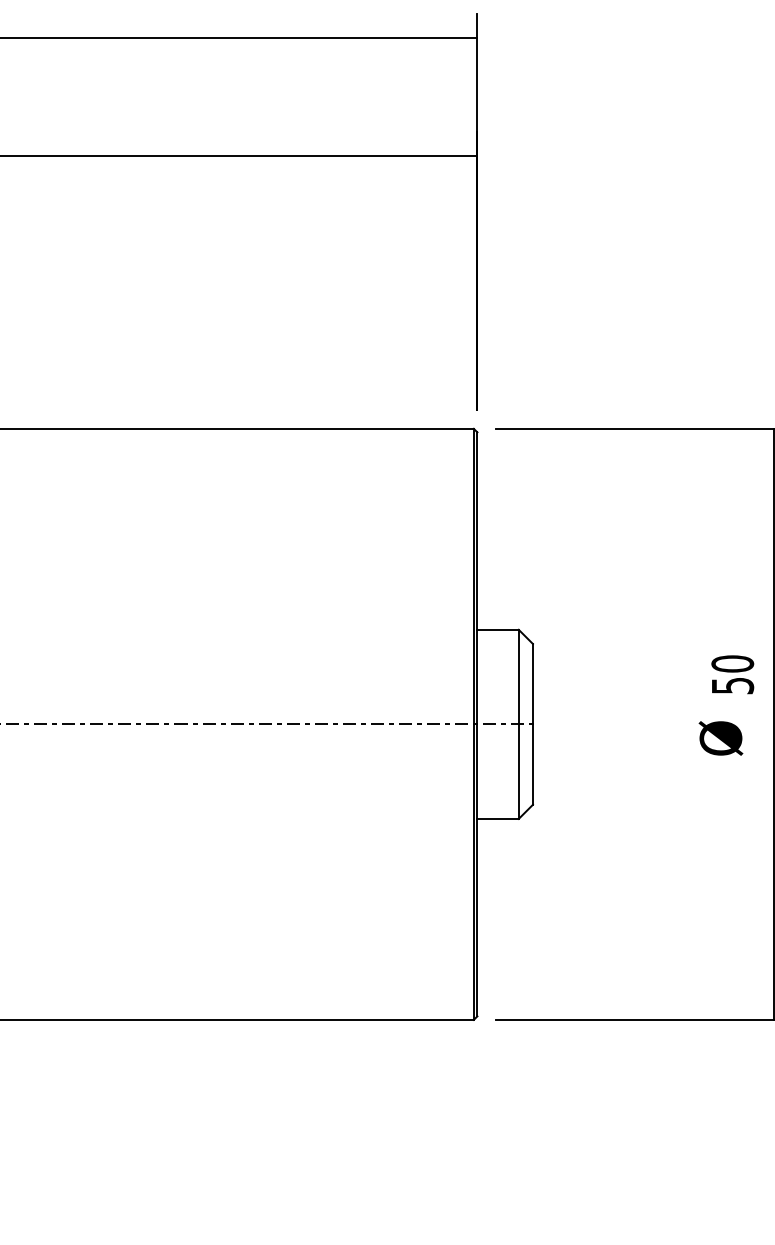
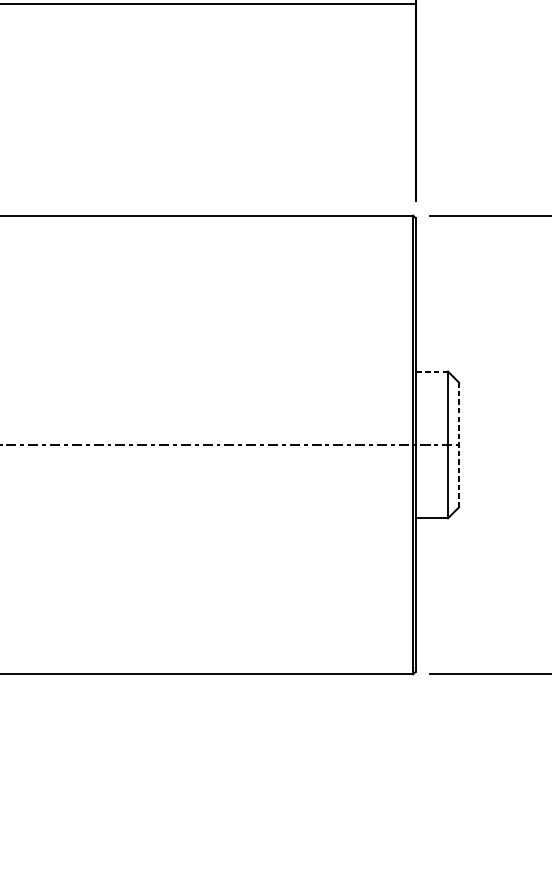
line: (498, 629) -> (432, 371), solid -> dashed
line: (532, 723) -> (458, 444), solid -> dashed

